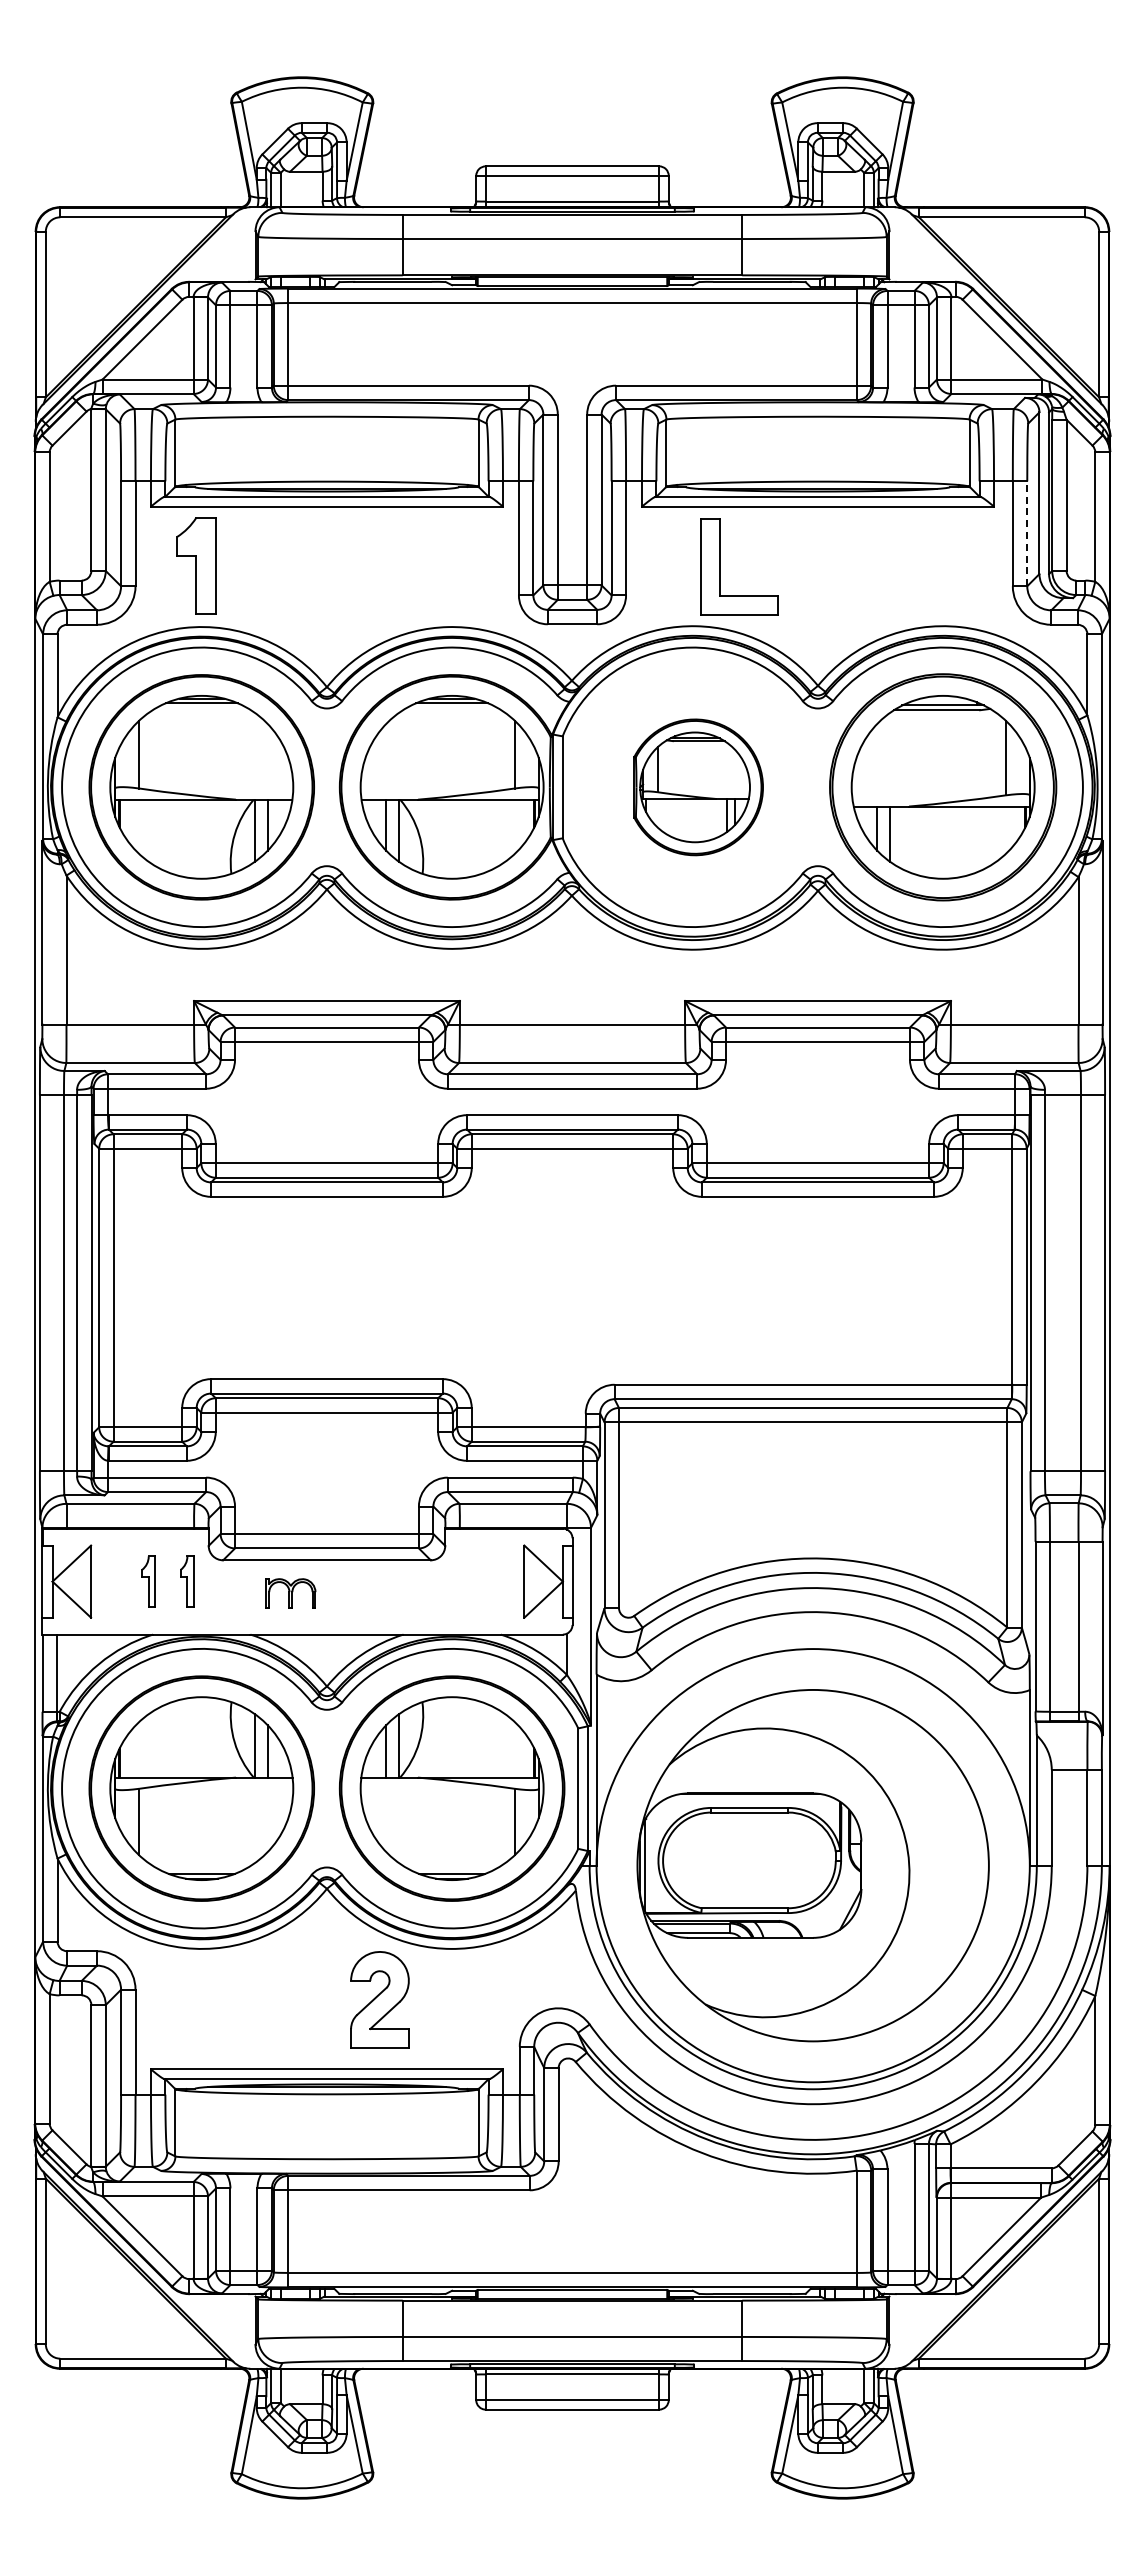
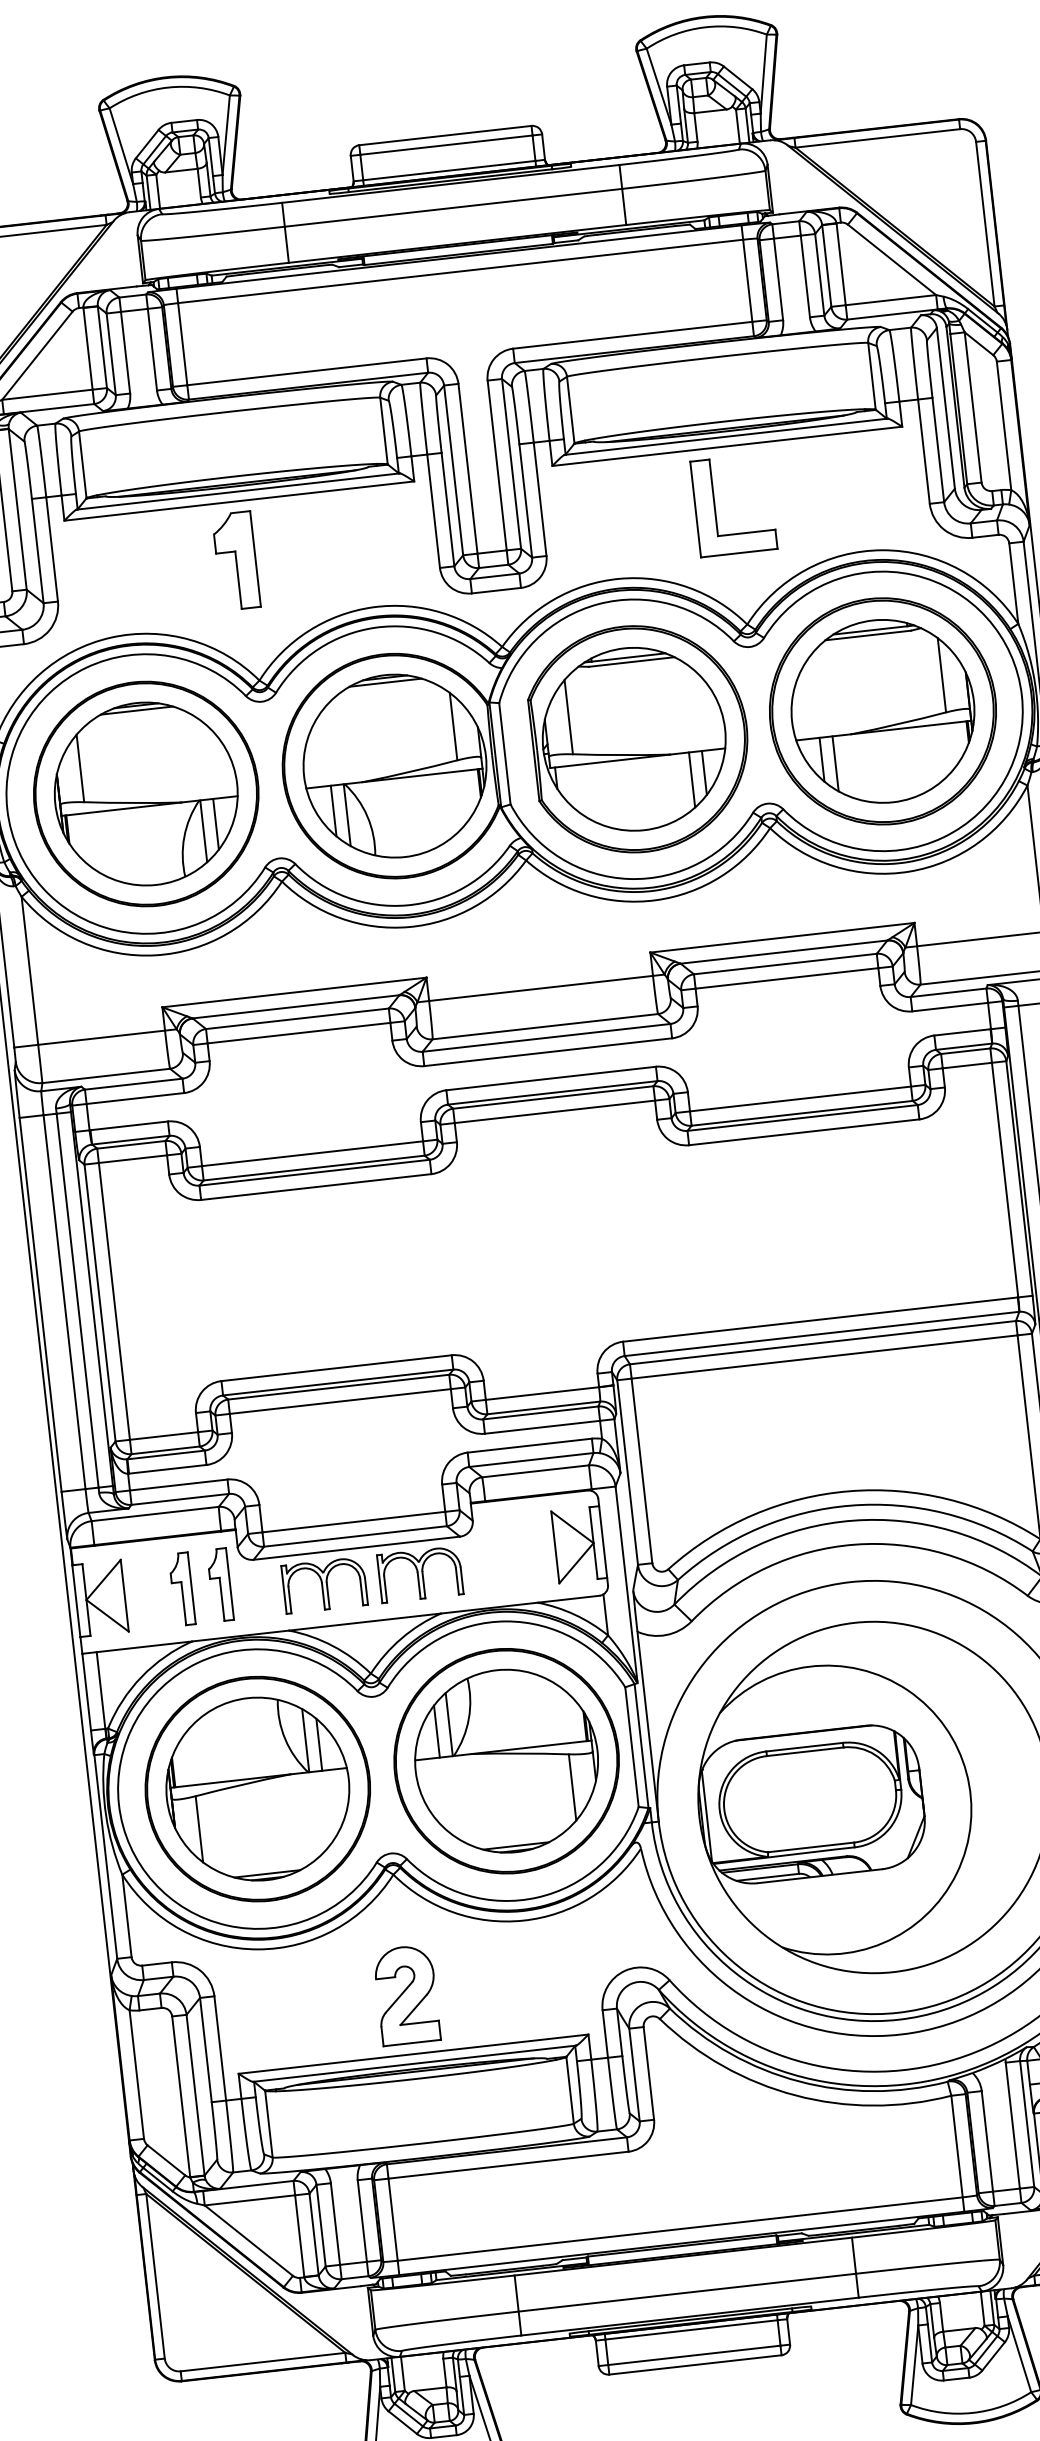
line: (1027, 533) -> (938, 449), dashed -> solid
part: (196, 565) -> (236, 560), moved
part: (720, 566) -> (715, 506), moved
part: (698, 787) -> (639, 738), size x1.67
part: (148, 1581) -> (181, 1589), size x1.43
part: (187, 1581) -> (220, 1584), size x1.43
part: (290, 1593) -> (324, 1585), size x1.67
part: (386, 1593) -> (419, 1574), added
part: (379, 1999) -> (406, 1994), moved

